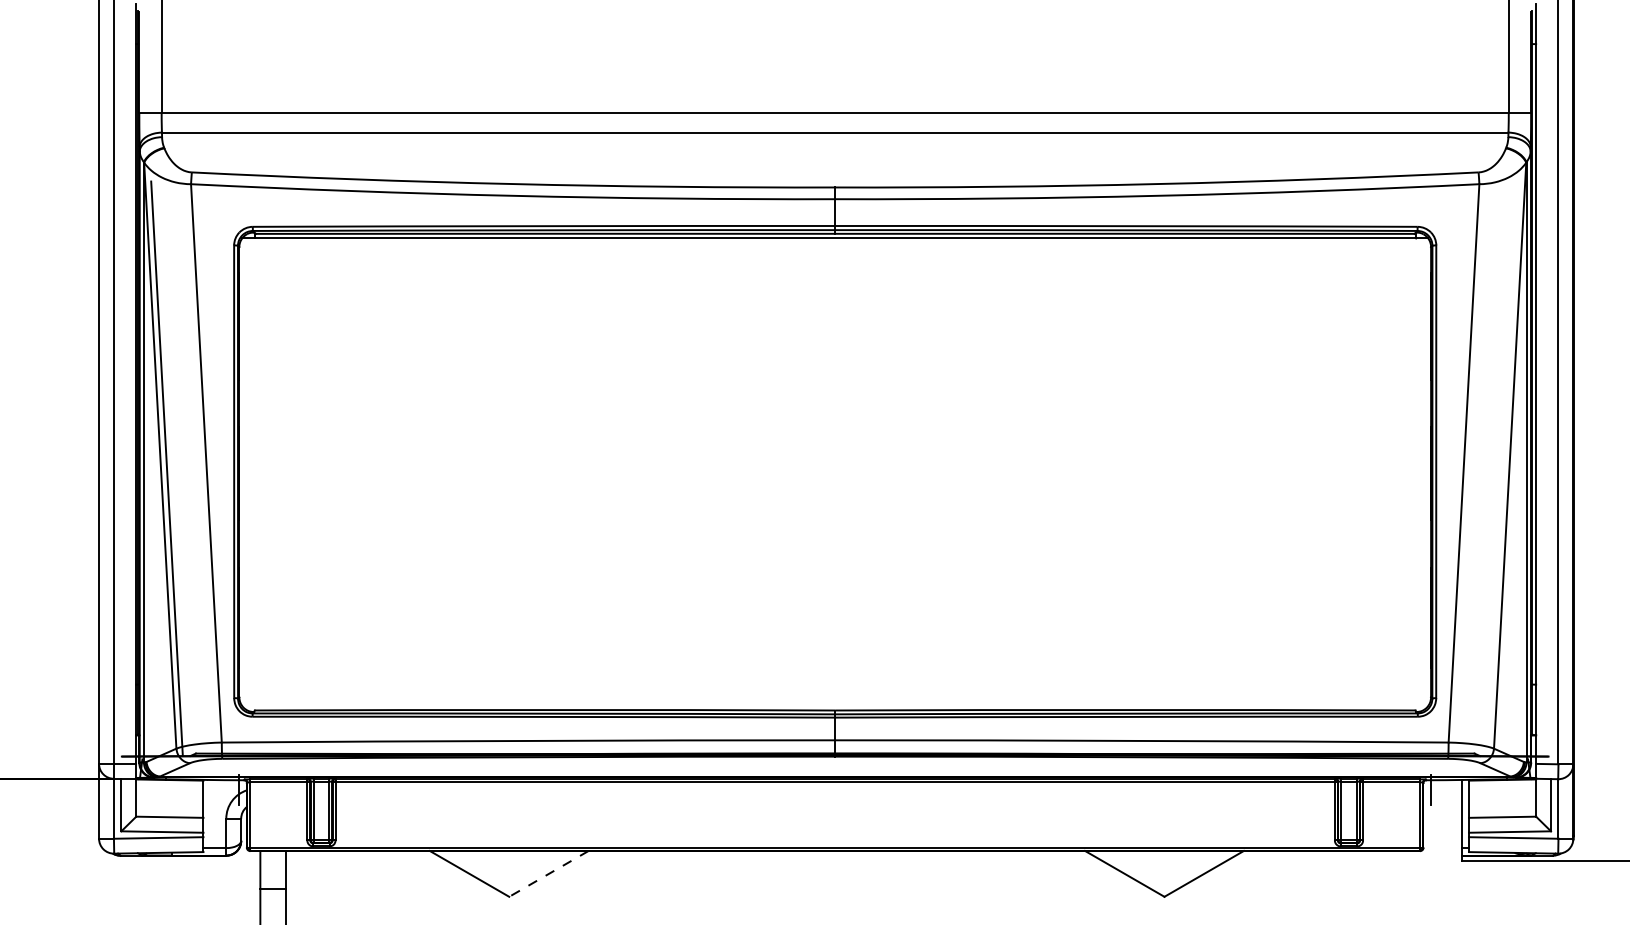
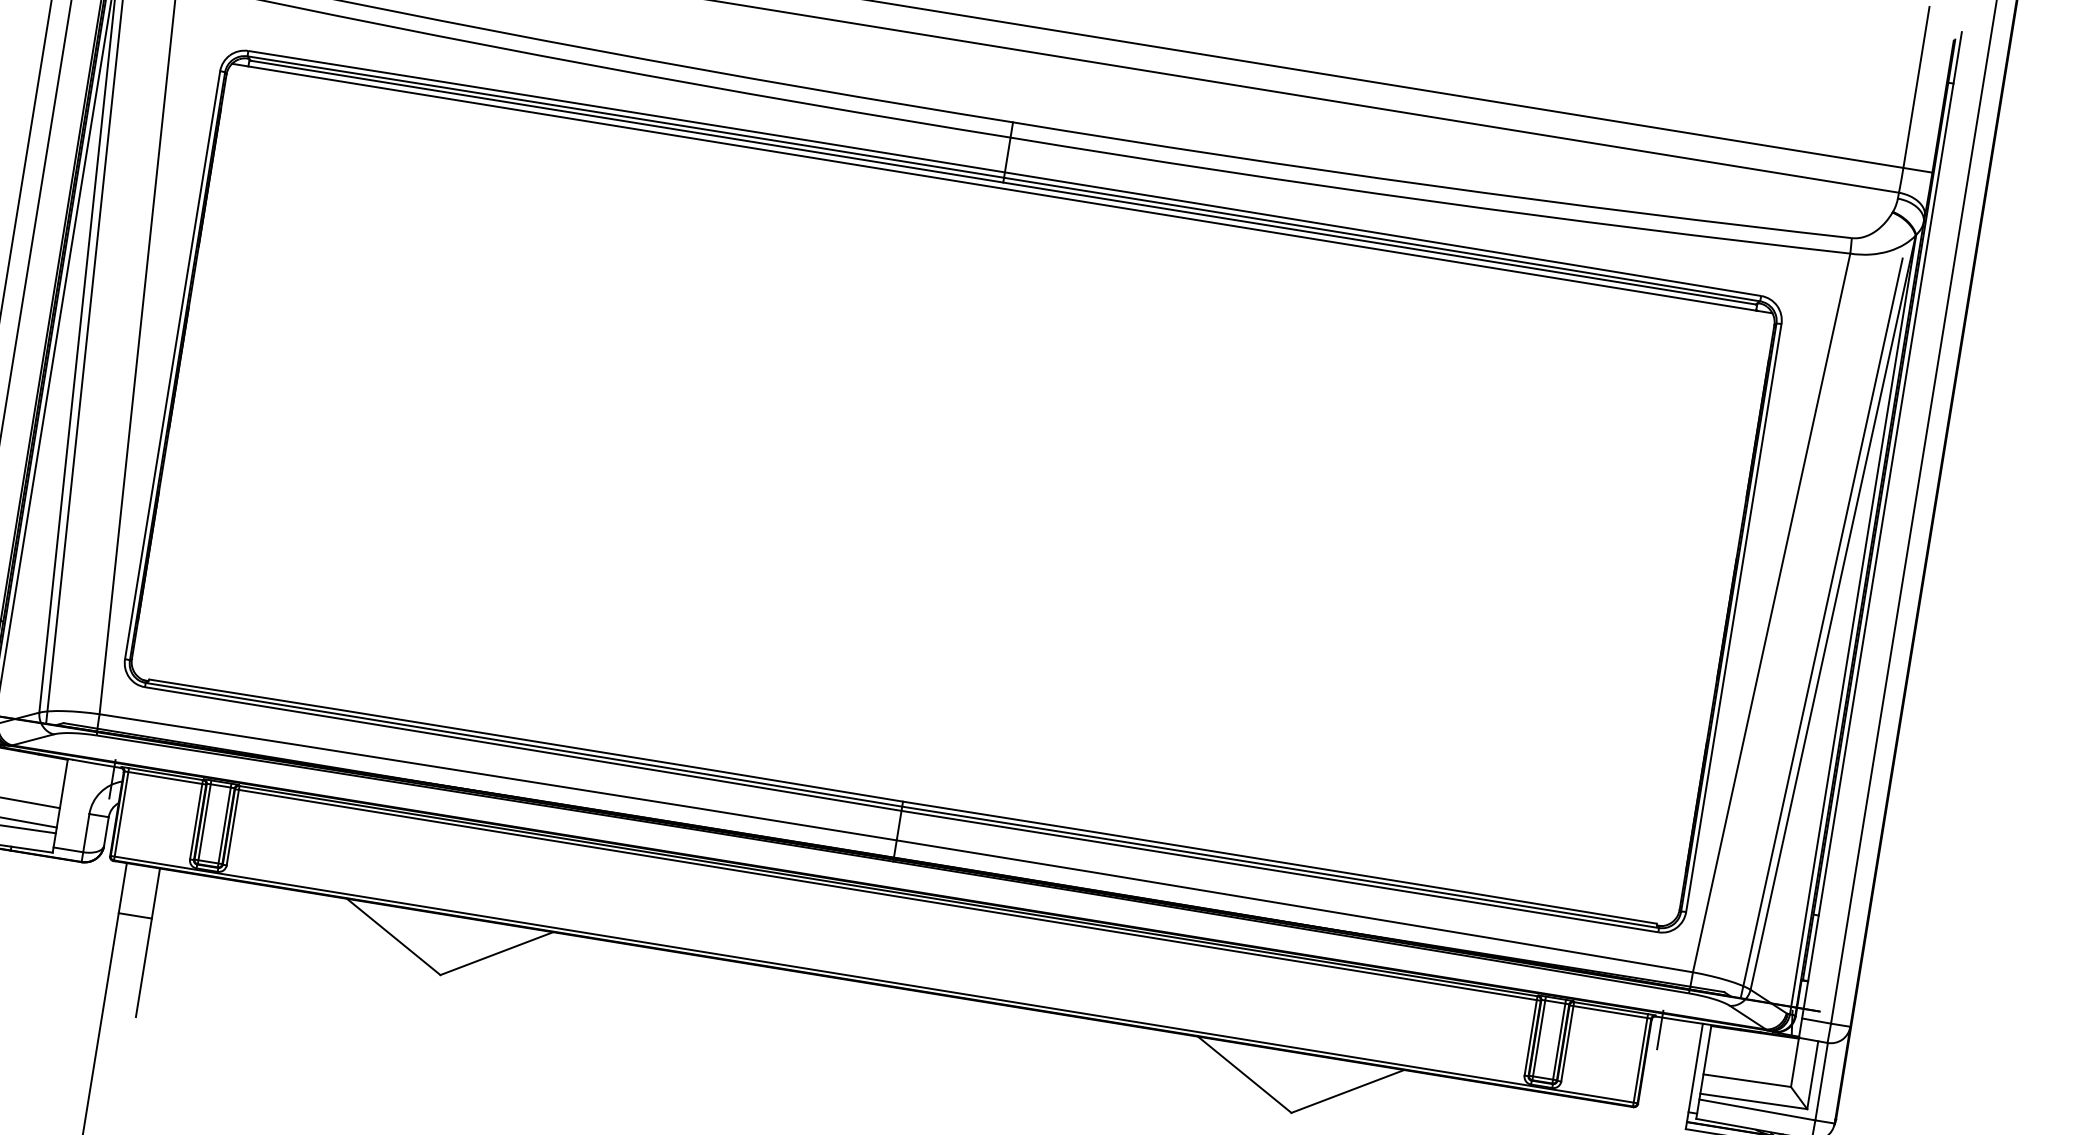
line: (1503, 468) -> (1821, 627), added
line: (548, 873) -> (496, 953), dashed -> solid

